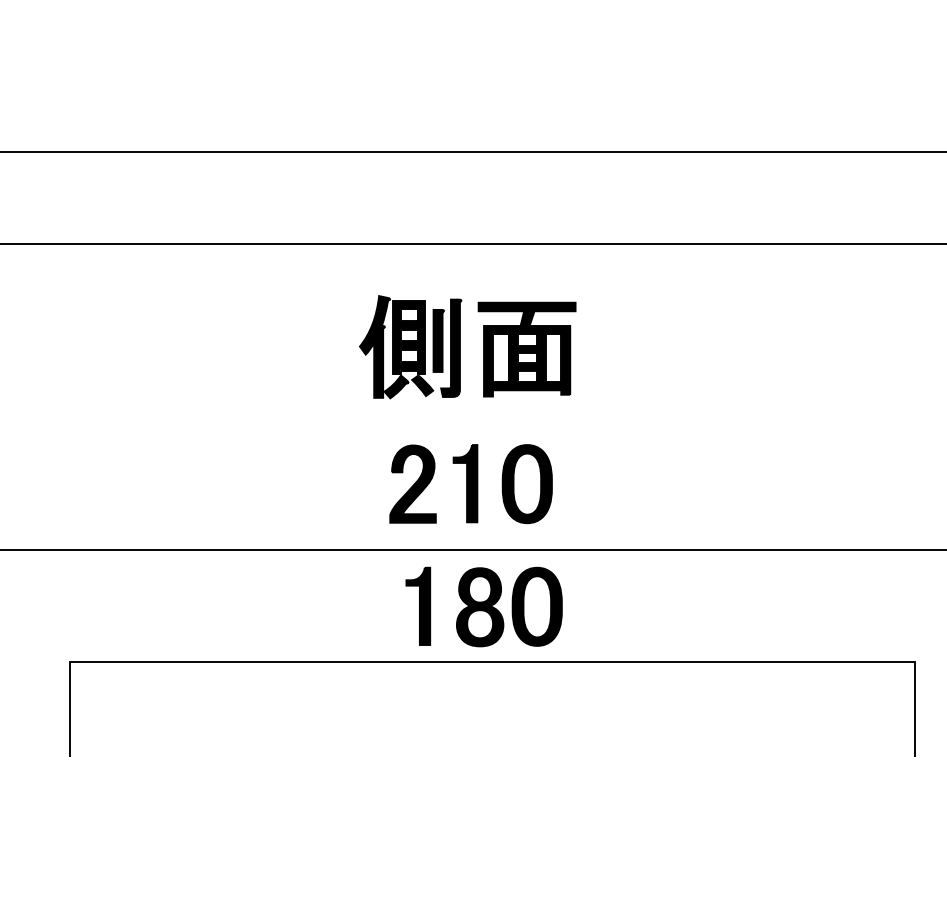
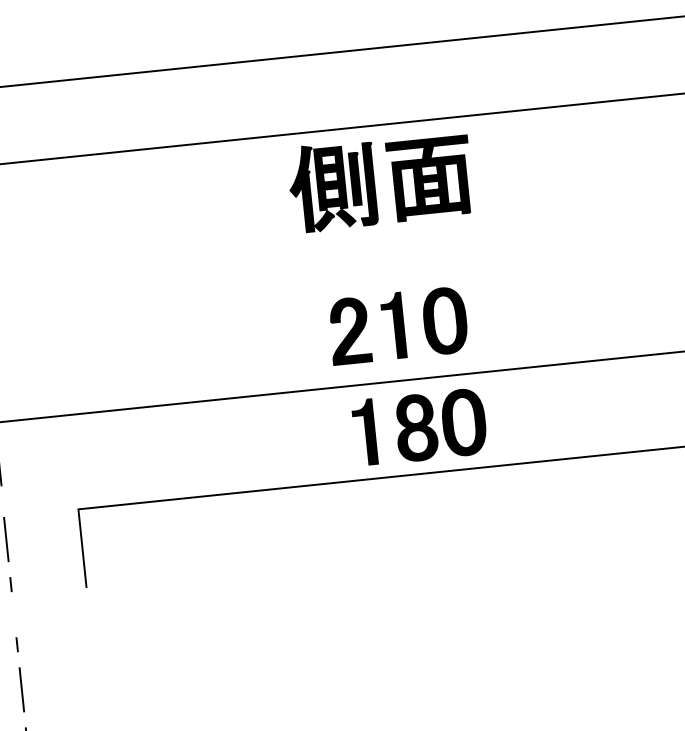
part: (460, 347) -> (374, 182), moved

